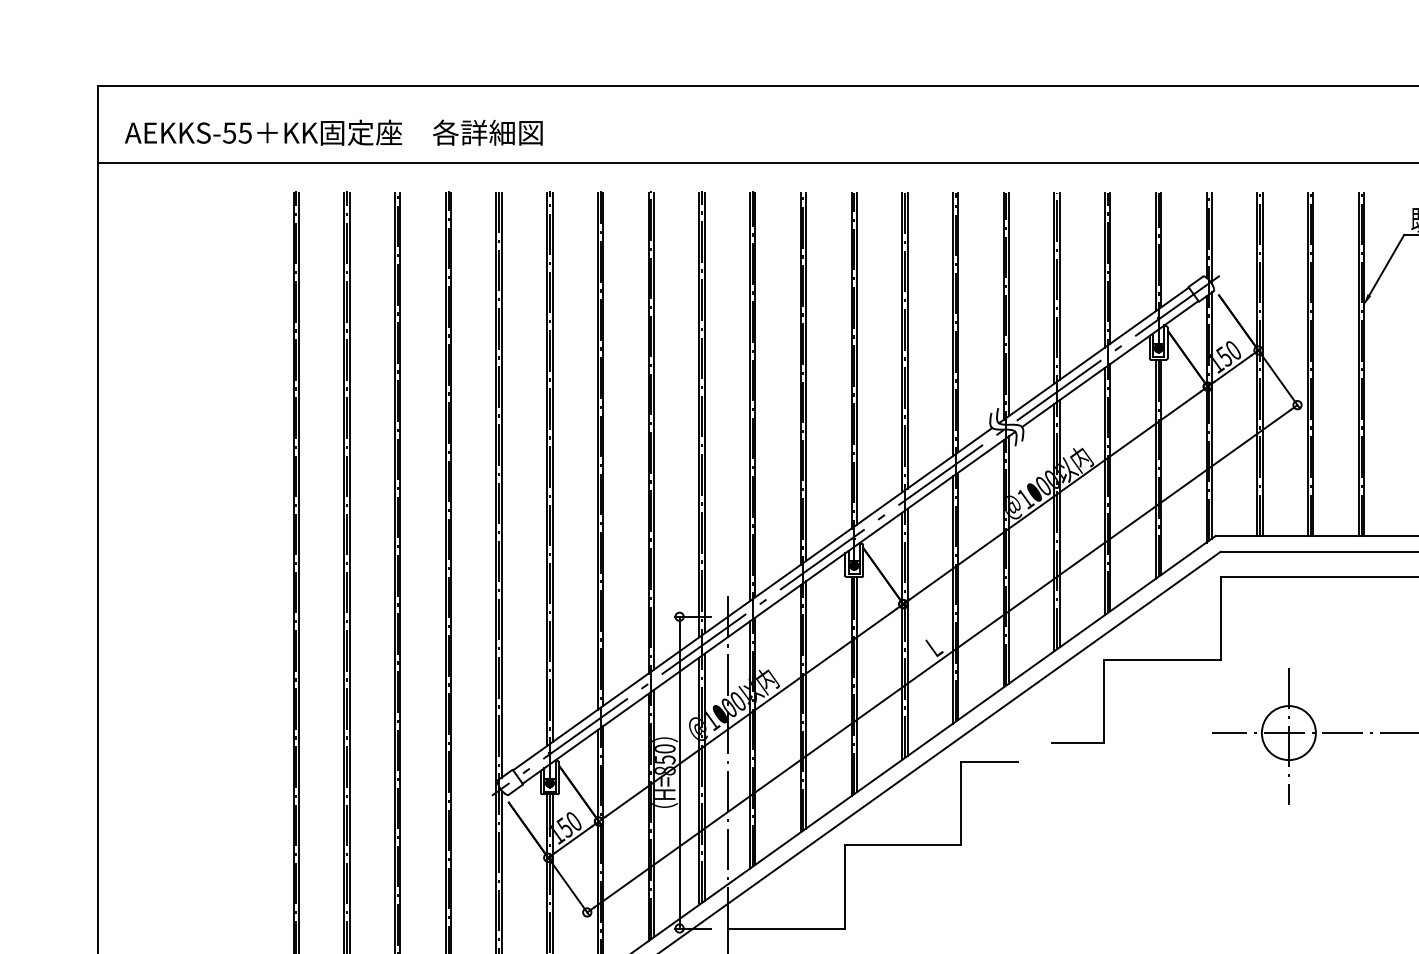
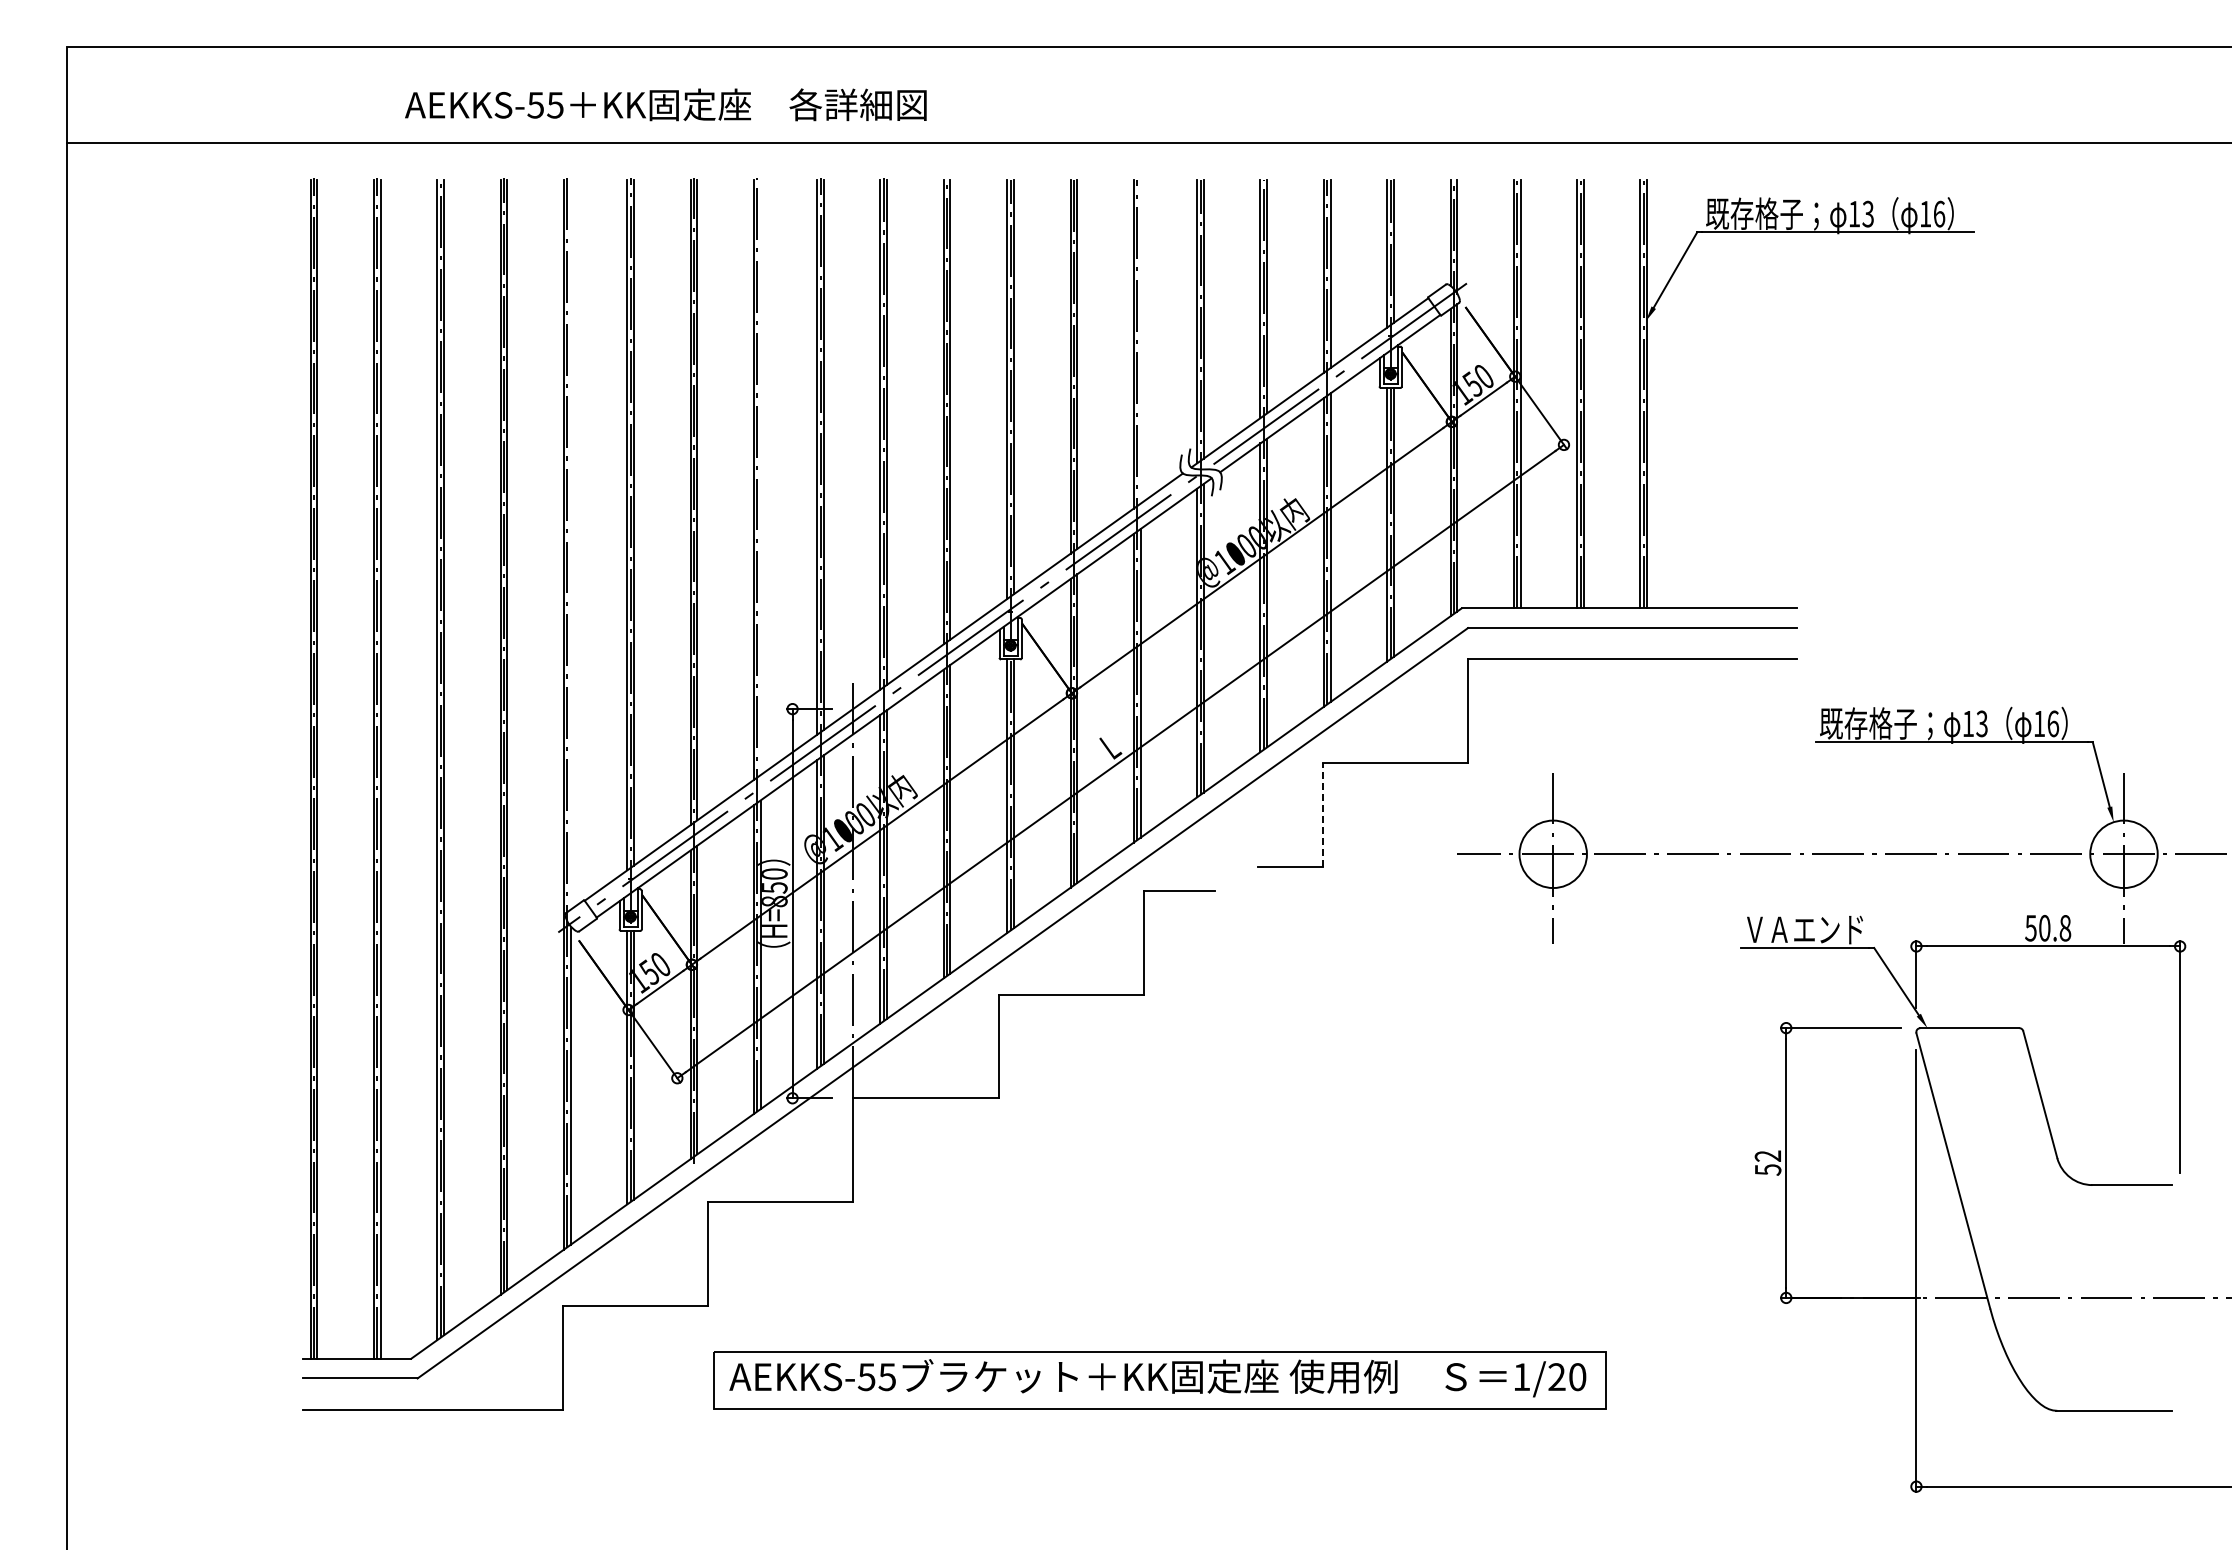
text: (333, 132) -> (665, 104), moved
line: (958, 322) -> (1140, 341), removed
line: (653, 431) -> (760, 477), removed
line: (501, 484) -> (570, 544), removed
line: (1104, 701) -> (1322, 814), solid -> dashed

